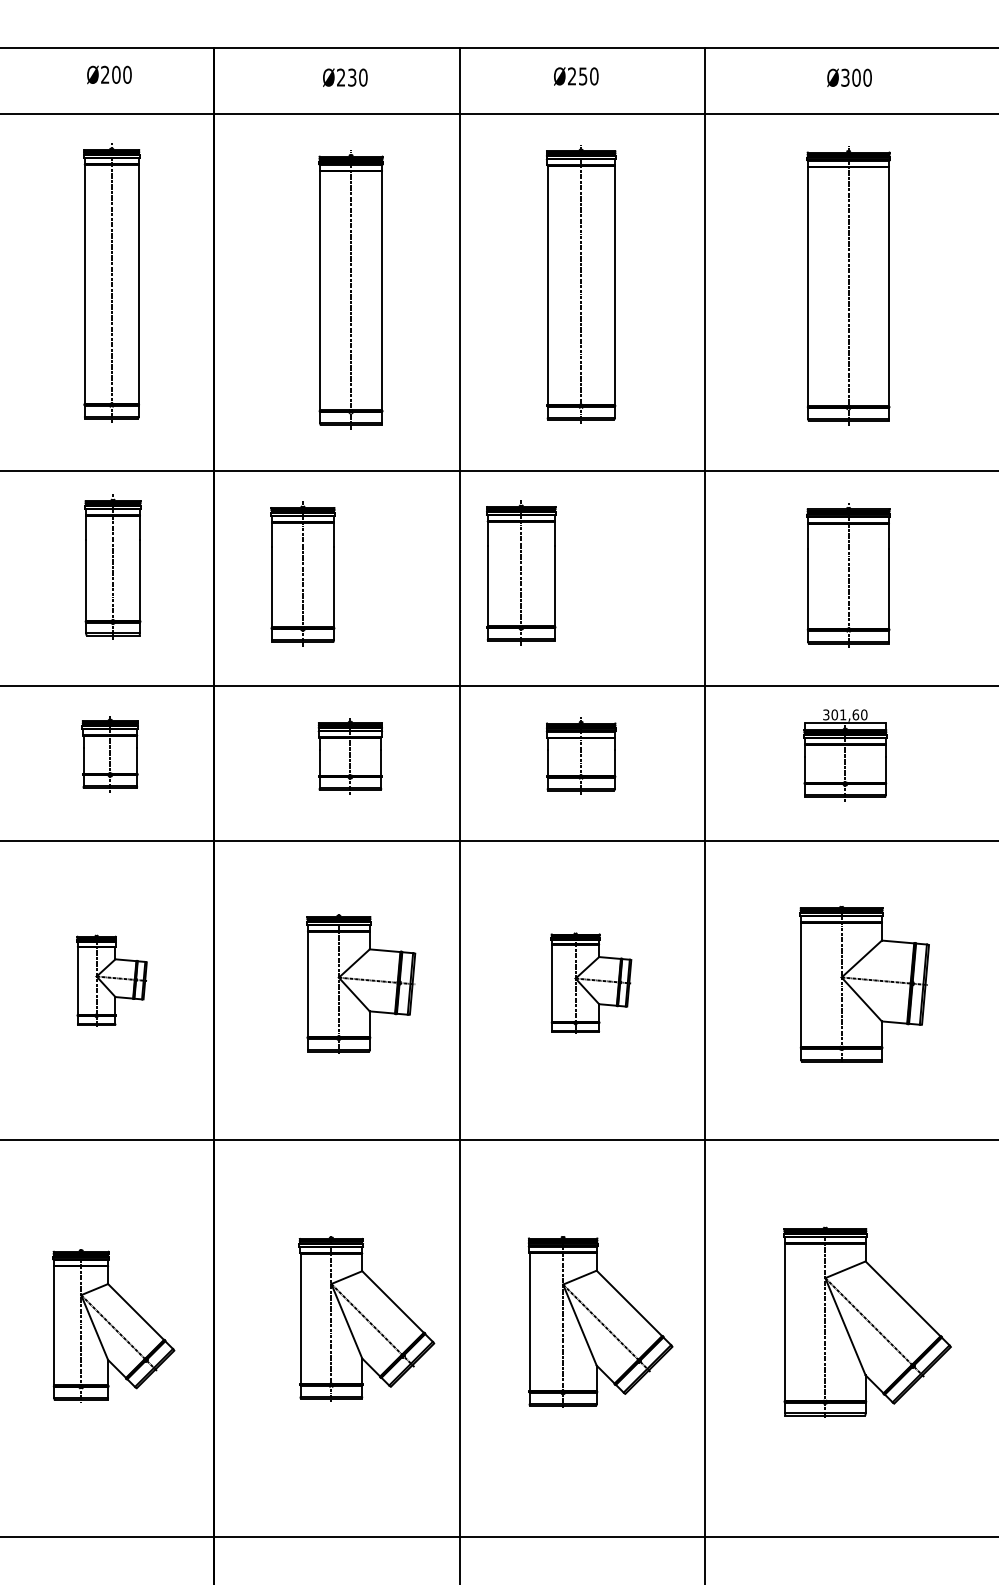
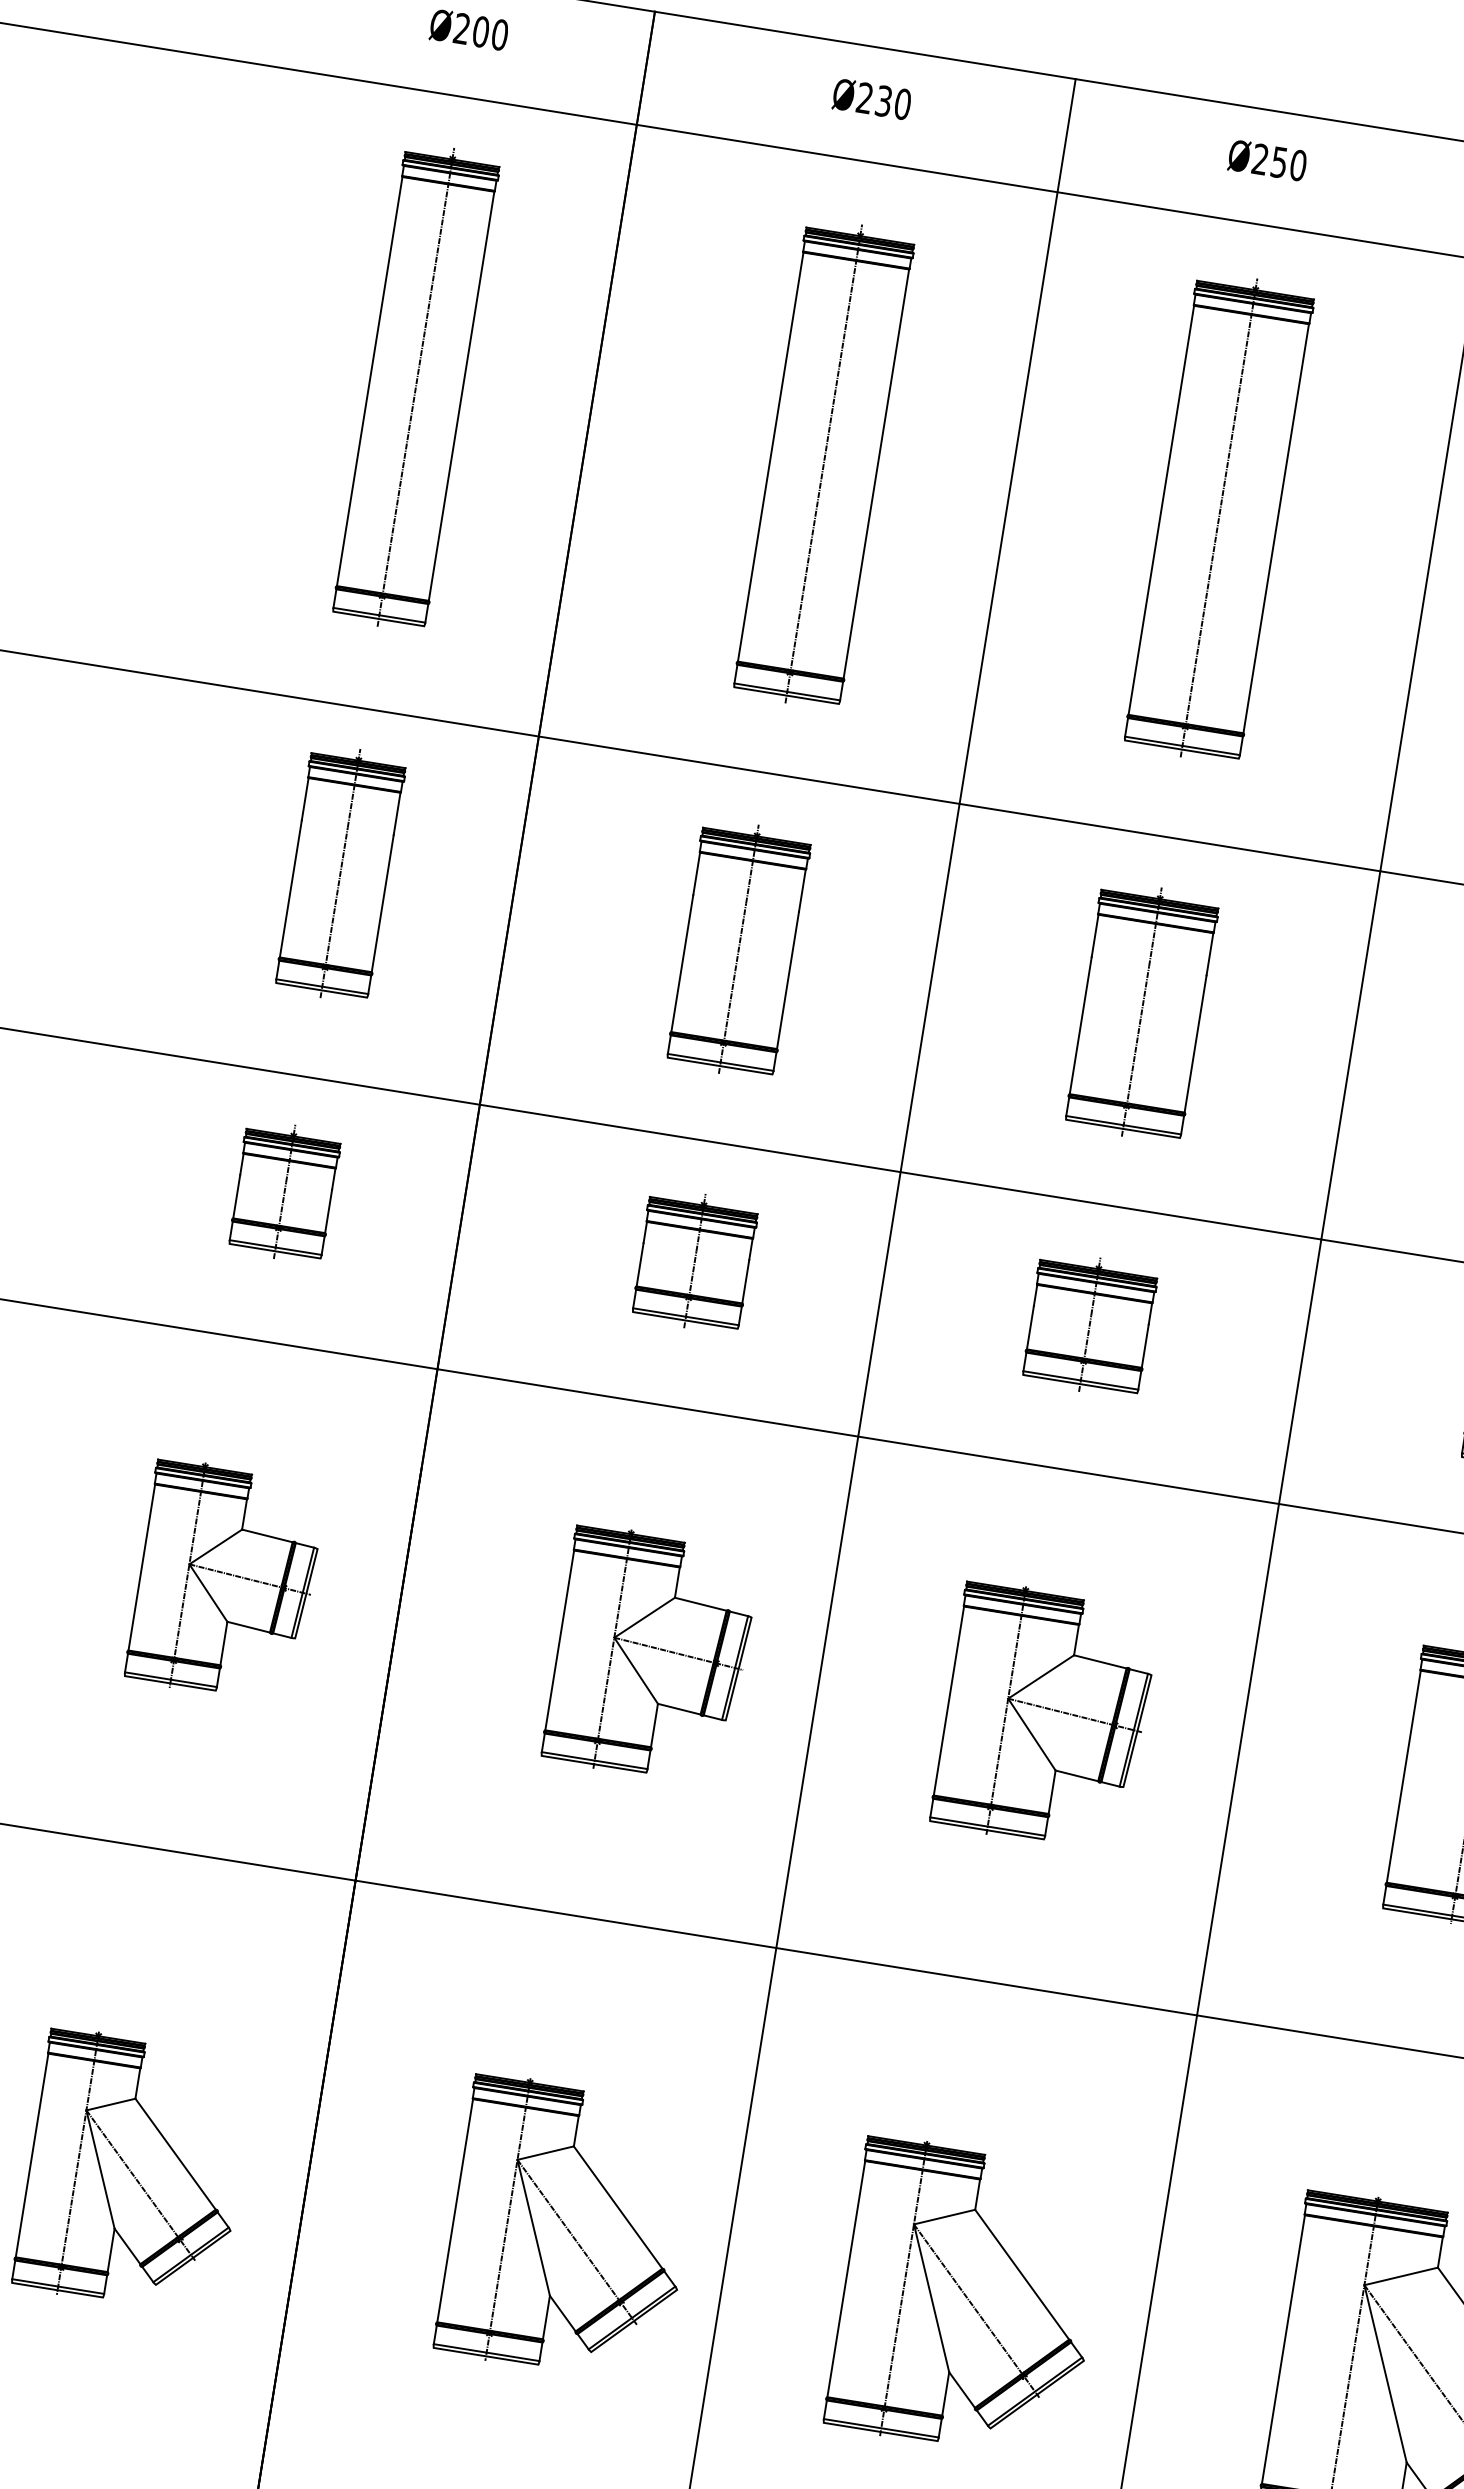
part: (521, 572) -> (1142, 1011), moved
part: (302, 573) -> (738, 948), moved
part: (111, 980) -> (224, 1580), size x1.43
part: (591, 983) -> (1045, 1716), size x1.43

